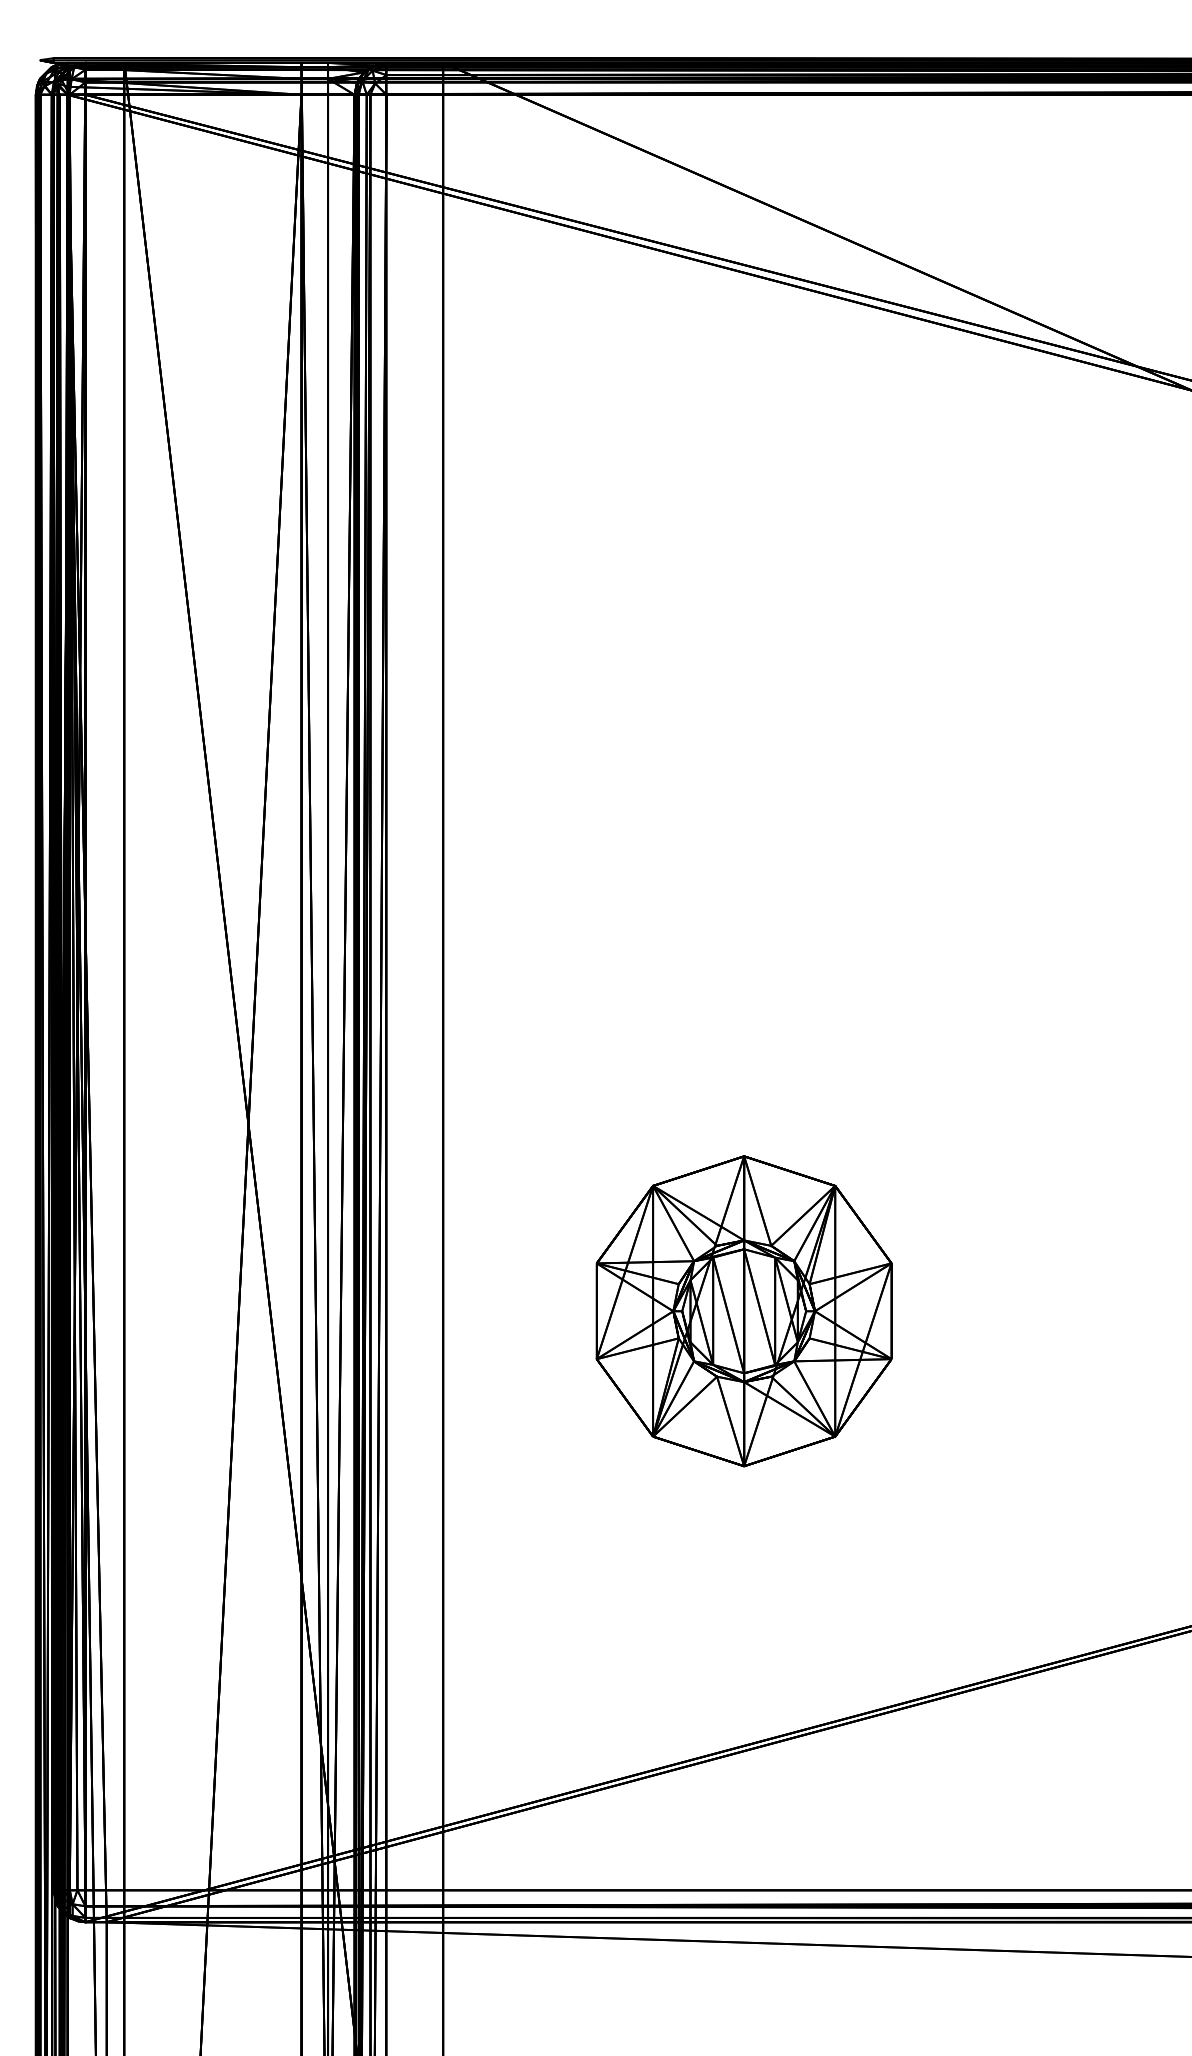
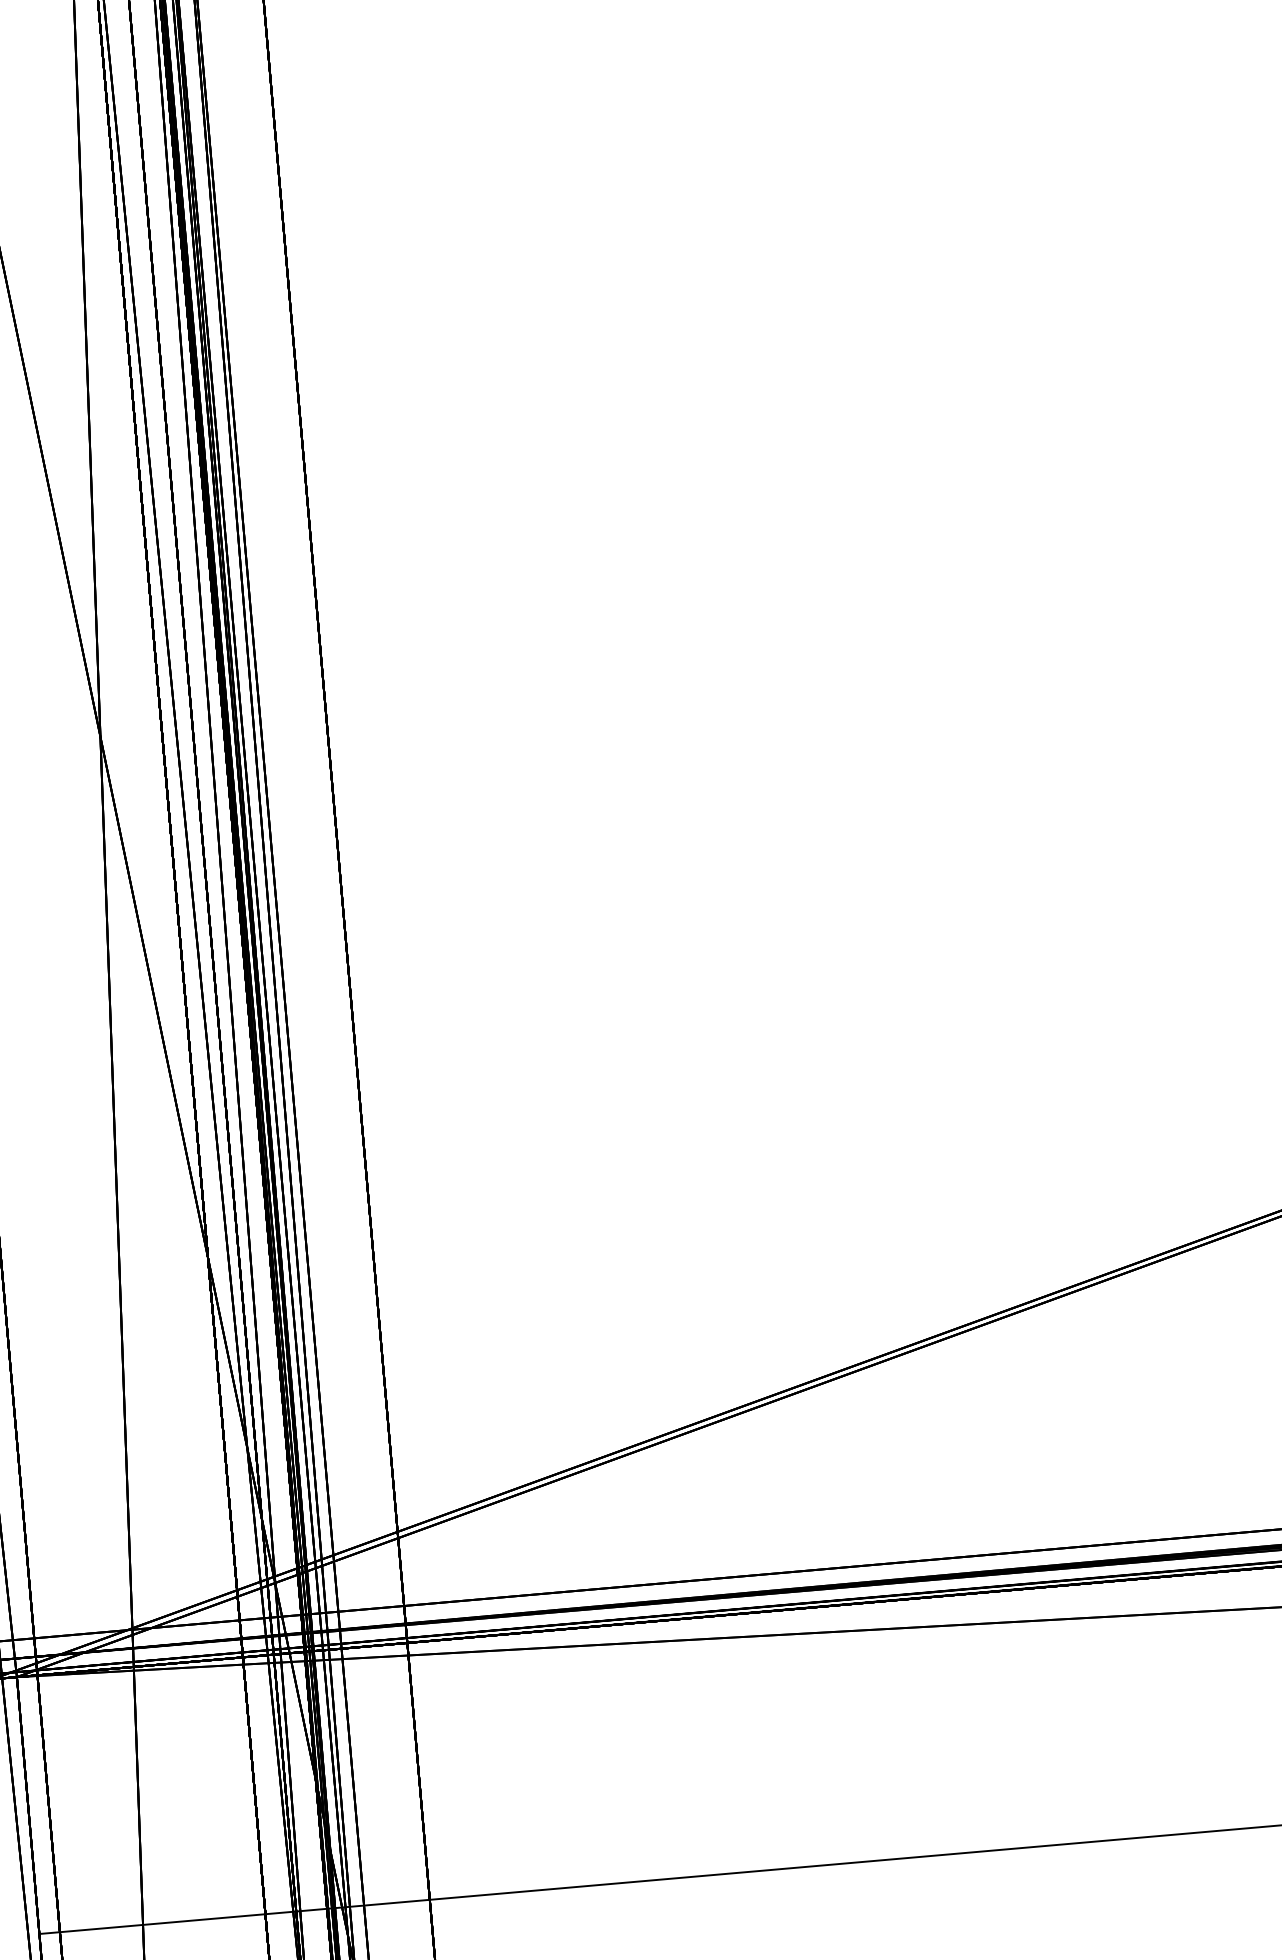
part: (743, 1311) -> (693, 903), removed

